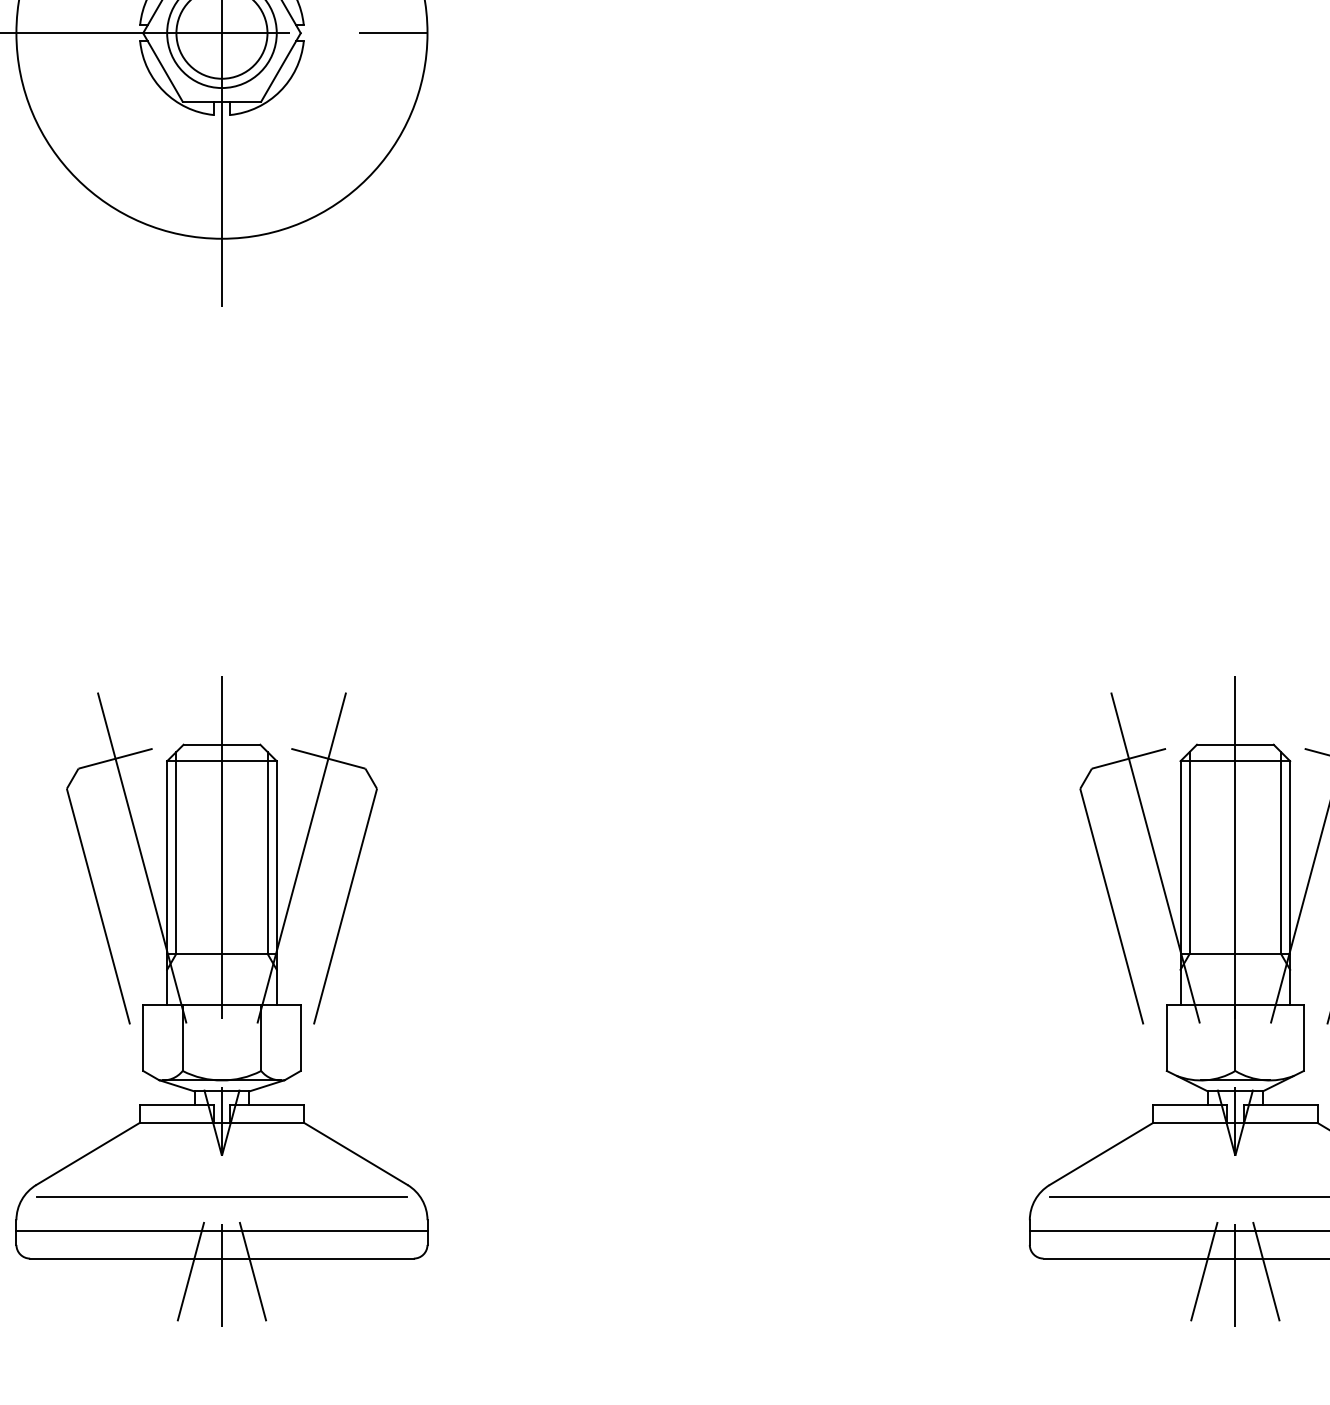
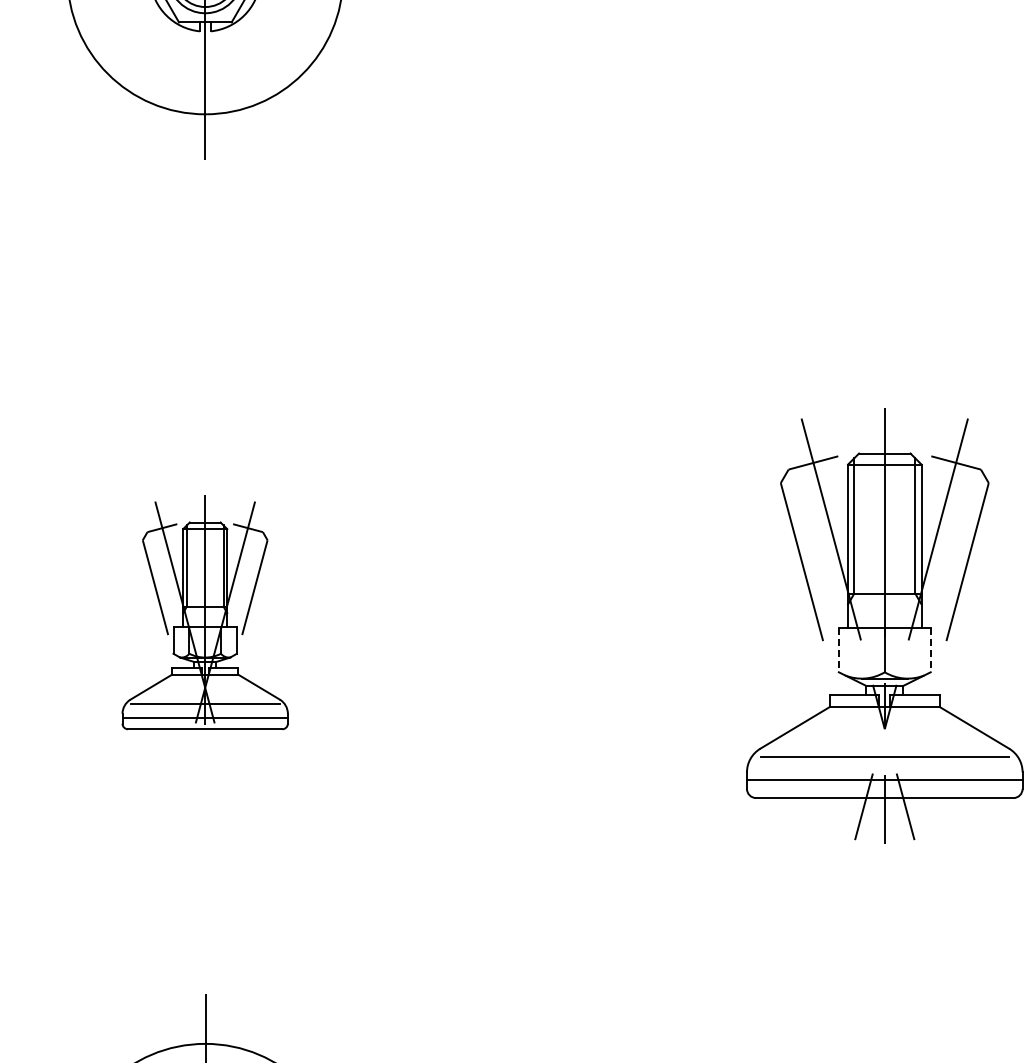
part: (220, 1001) -> (204, 625), size x0.6
line: (1166, 1038) -> (838, 650), solid -> dashed
line: (1303, 1038) -> (930, 650), solid -> dashed

